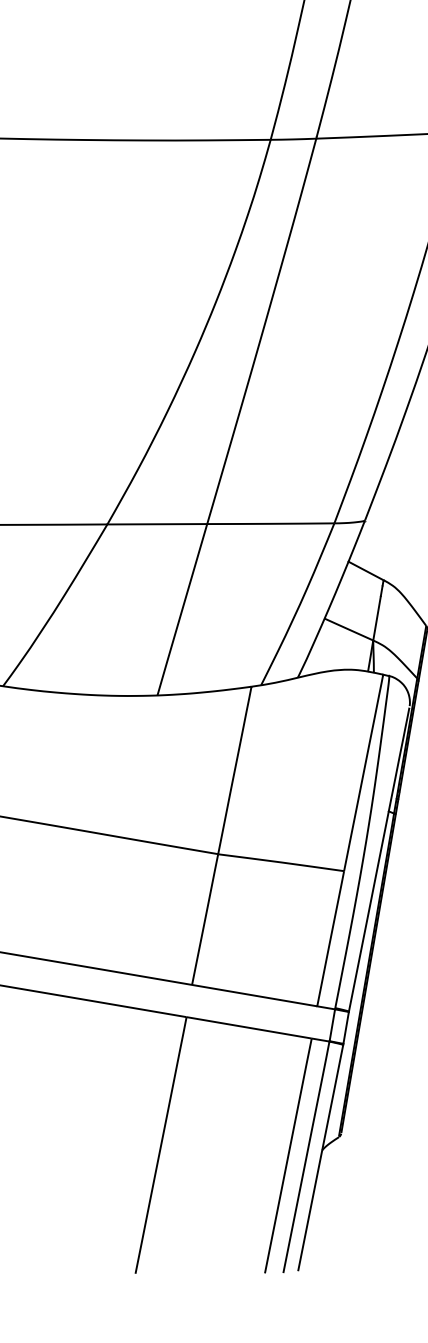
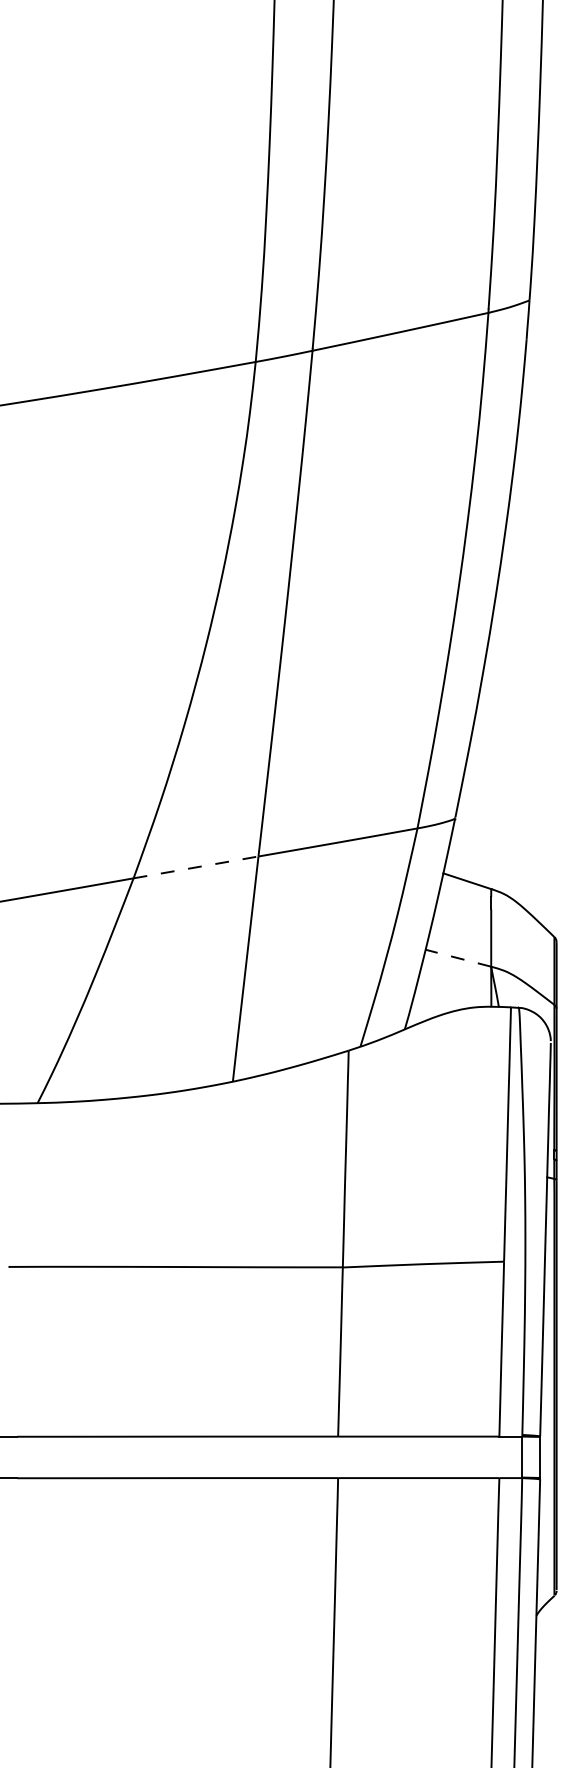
line: (157, 524) -> (196, 867), solid -> dashed
line: (348, 628) -> (457, 957), solid -> dashed

